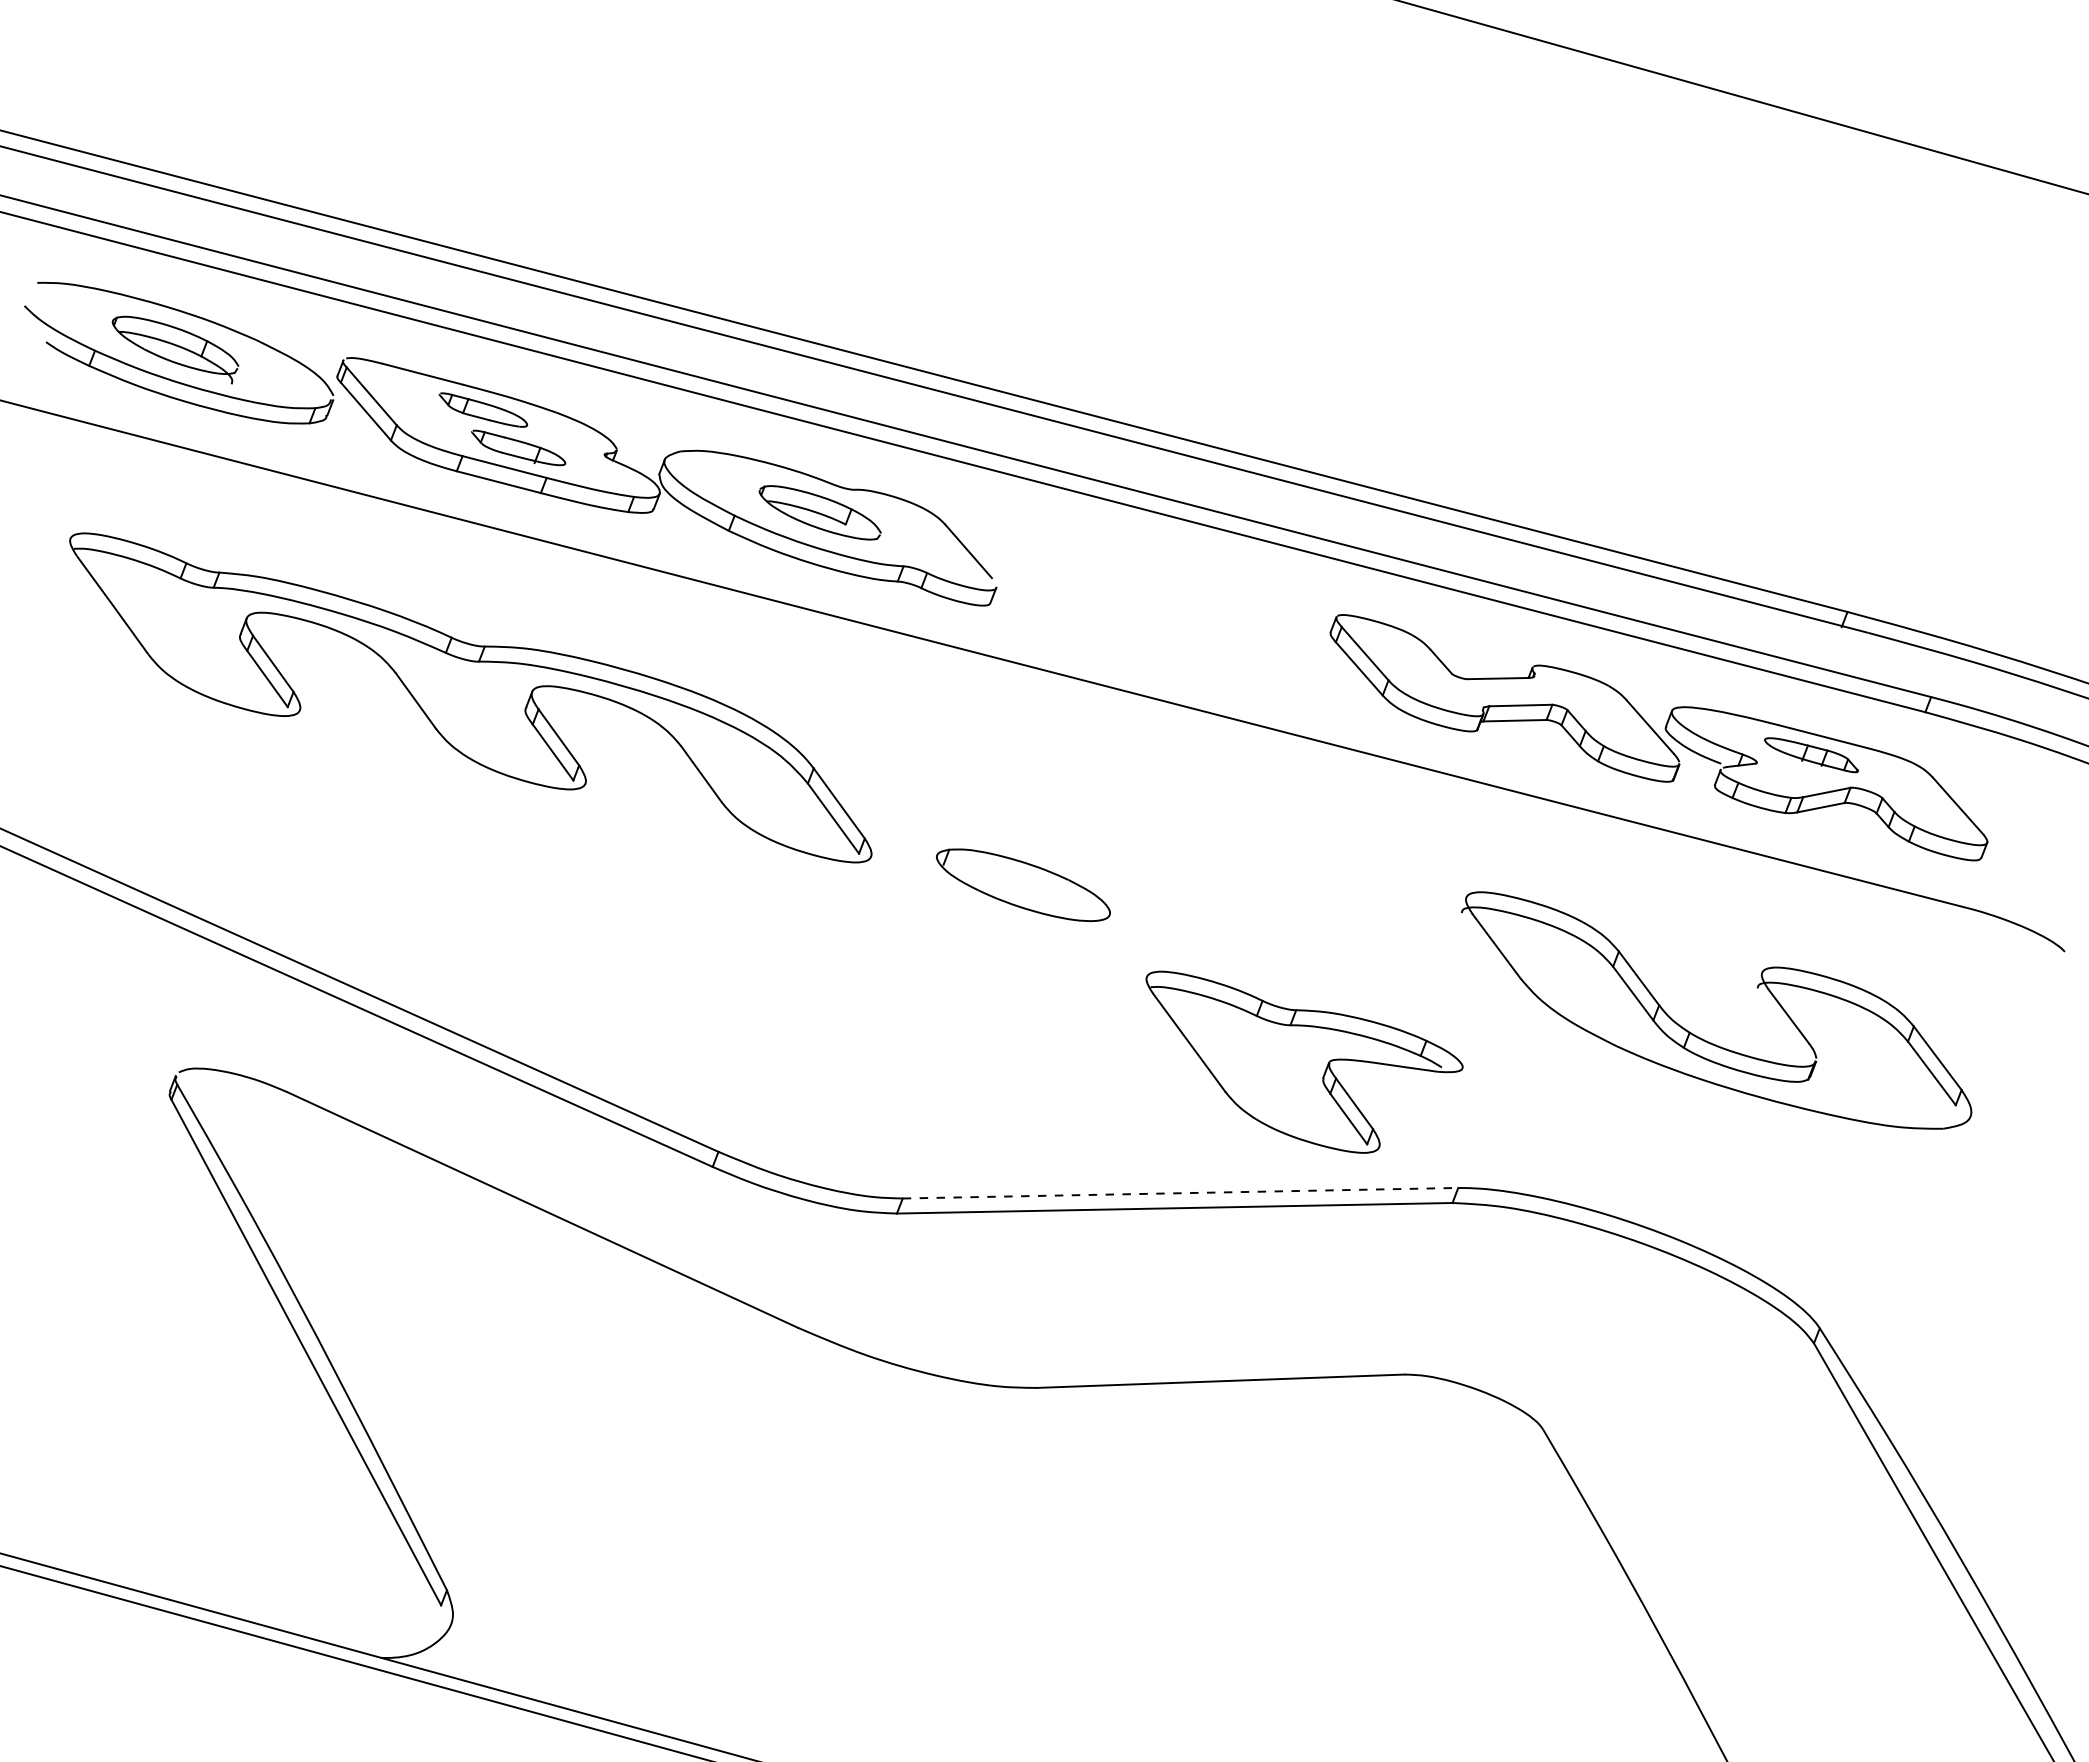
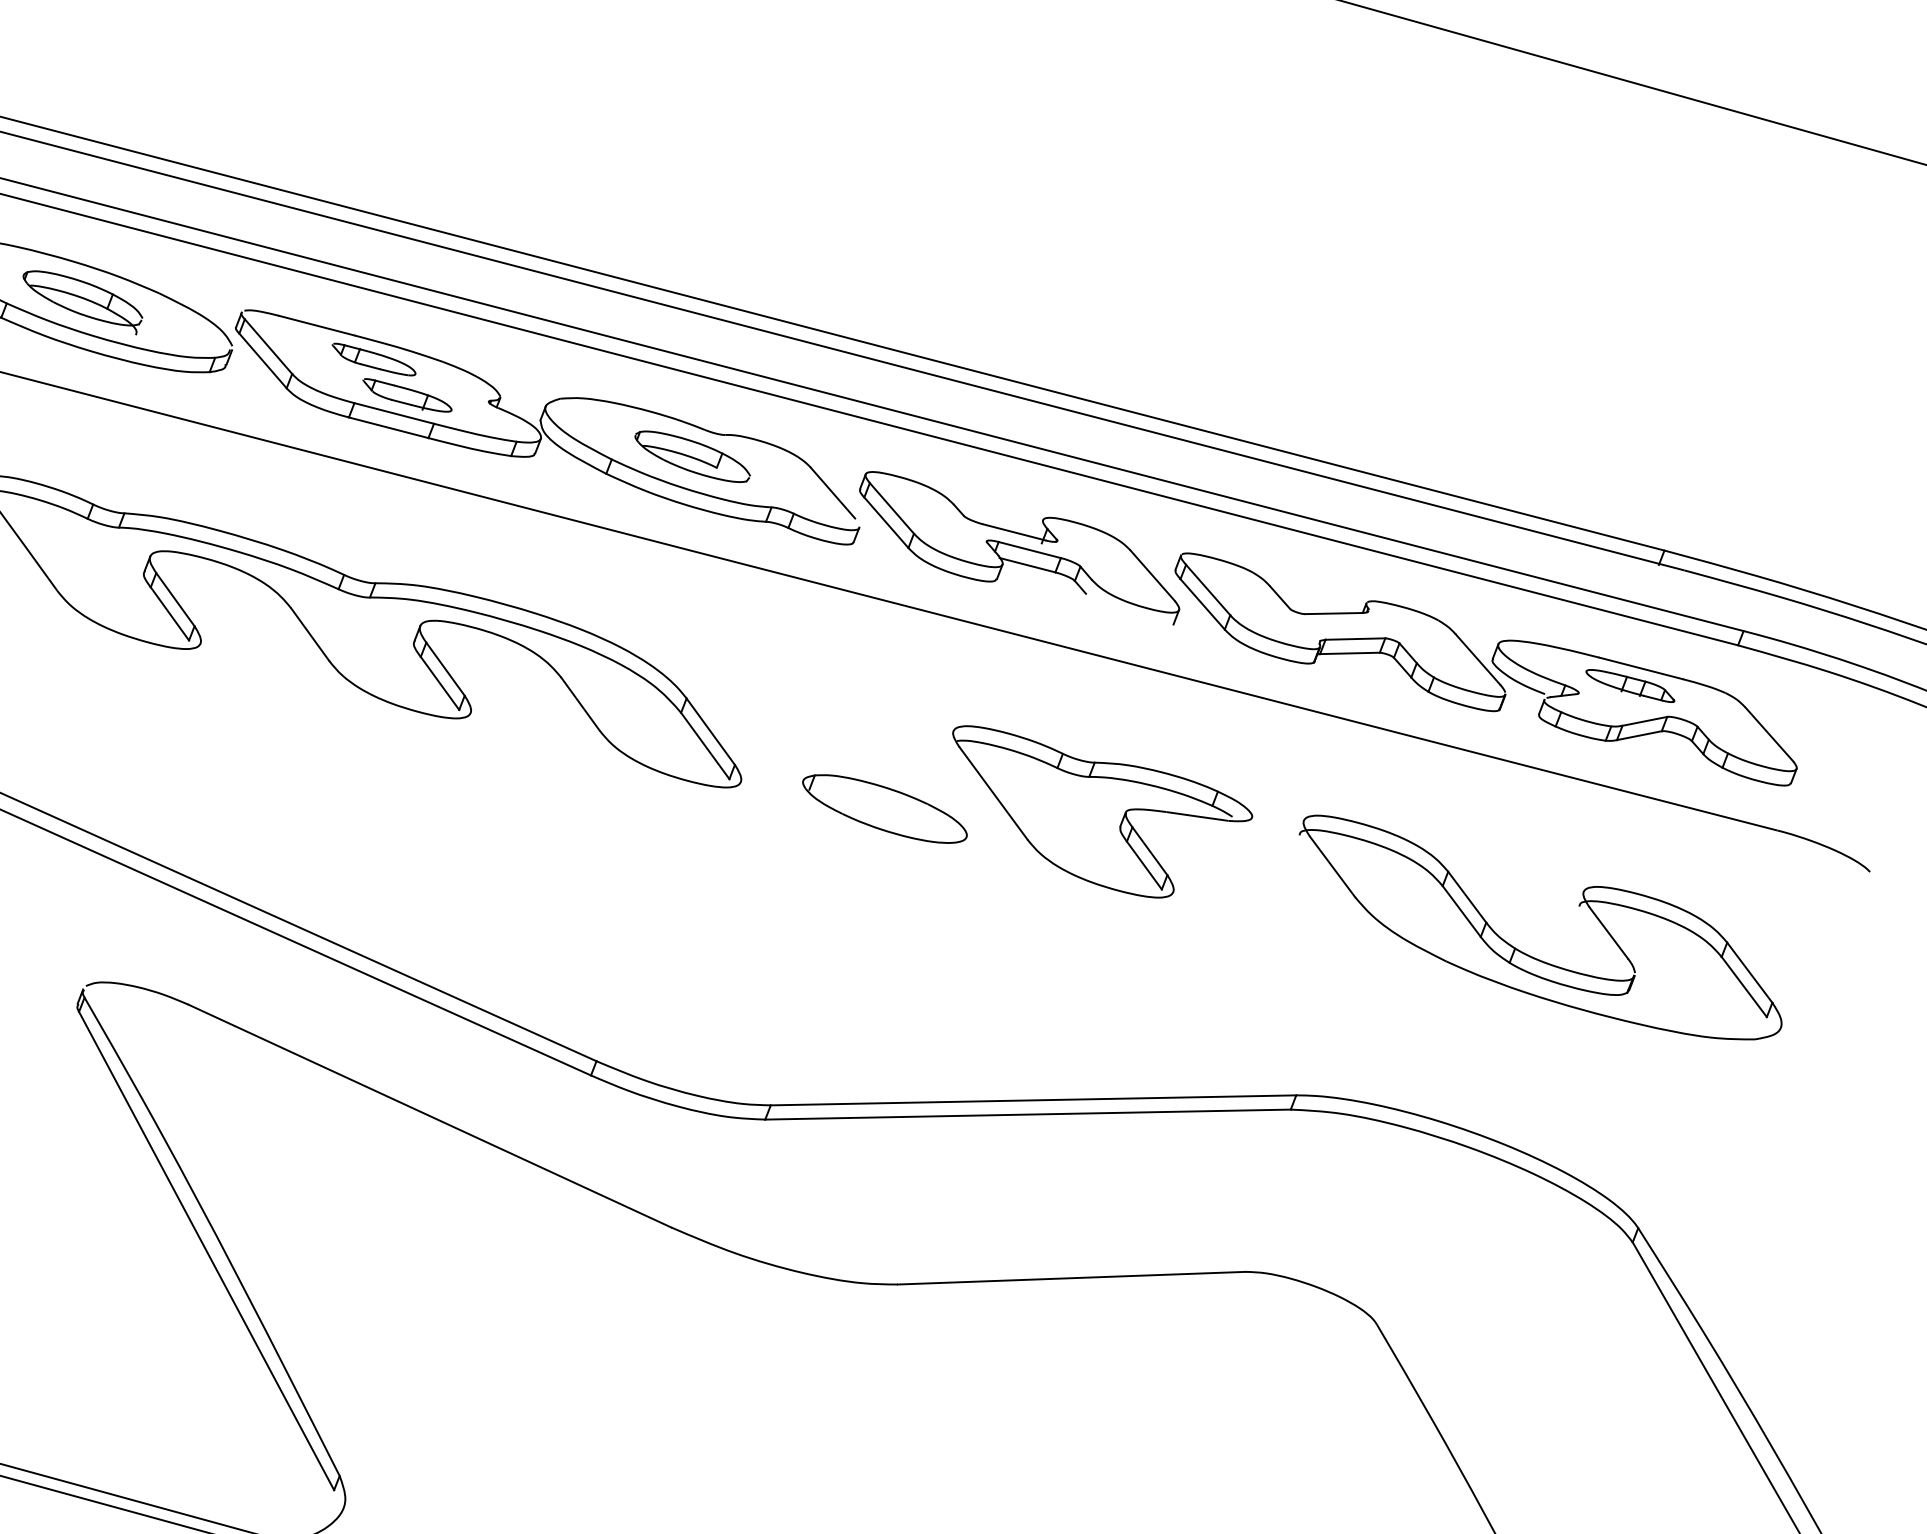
part: (1165, 609) -> (1019, 548), added
part: (1304, 1061) -> (1102, 811), moved
line: (1180, 1193) -> (1033, 1100), dashed -> solid

